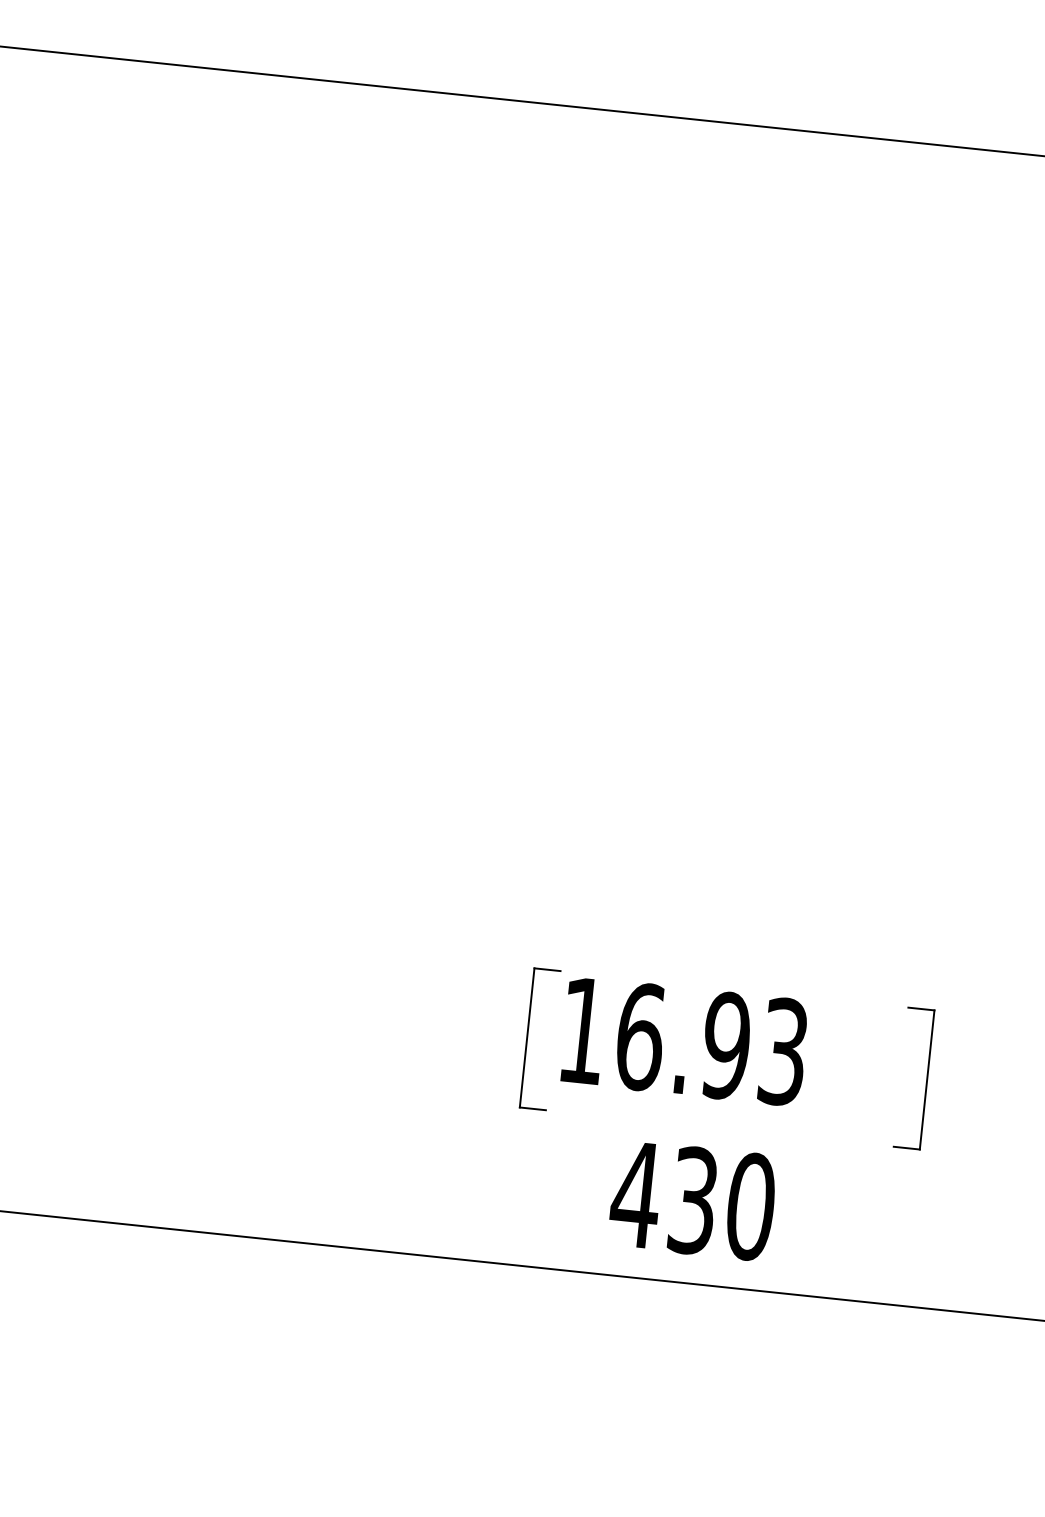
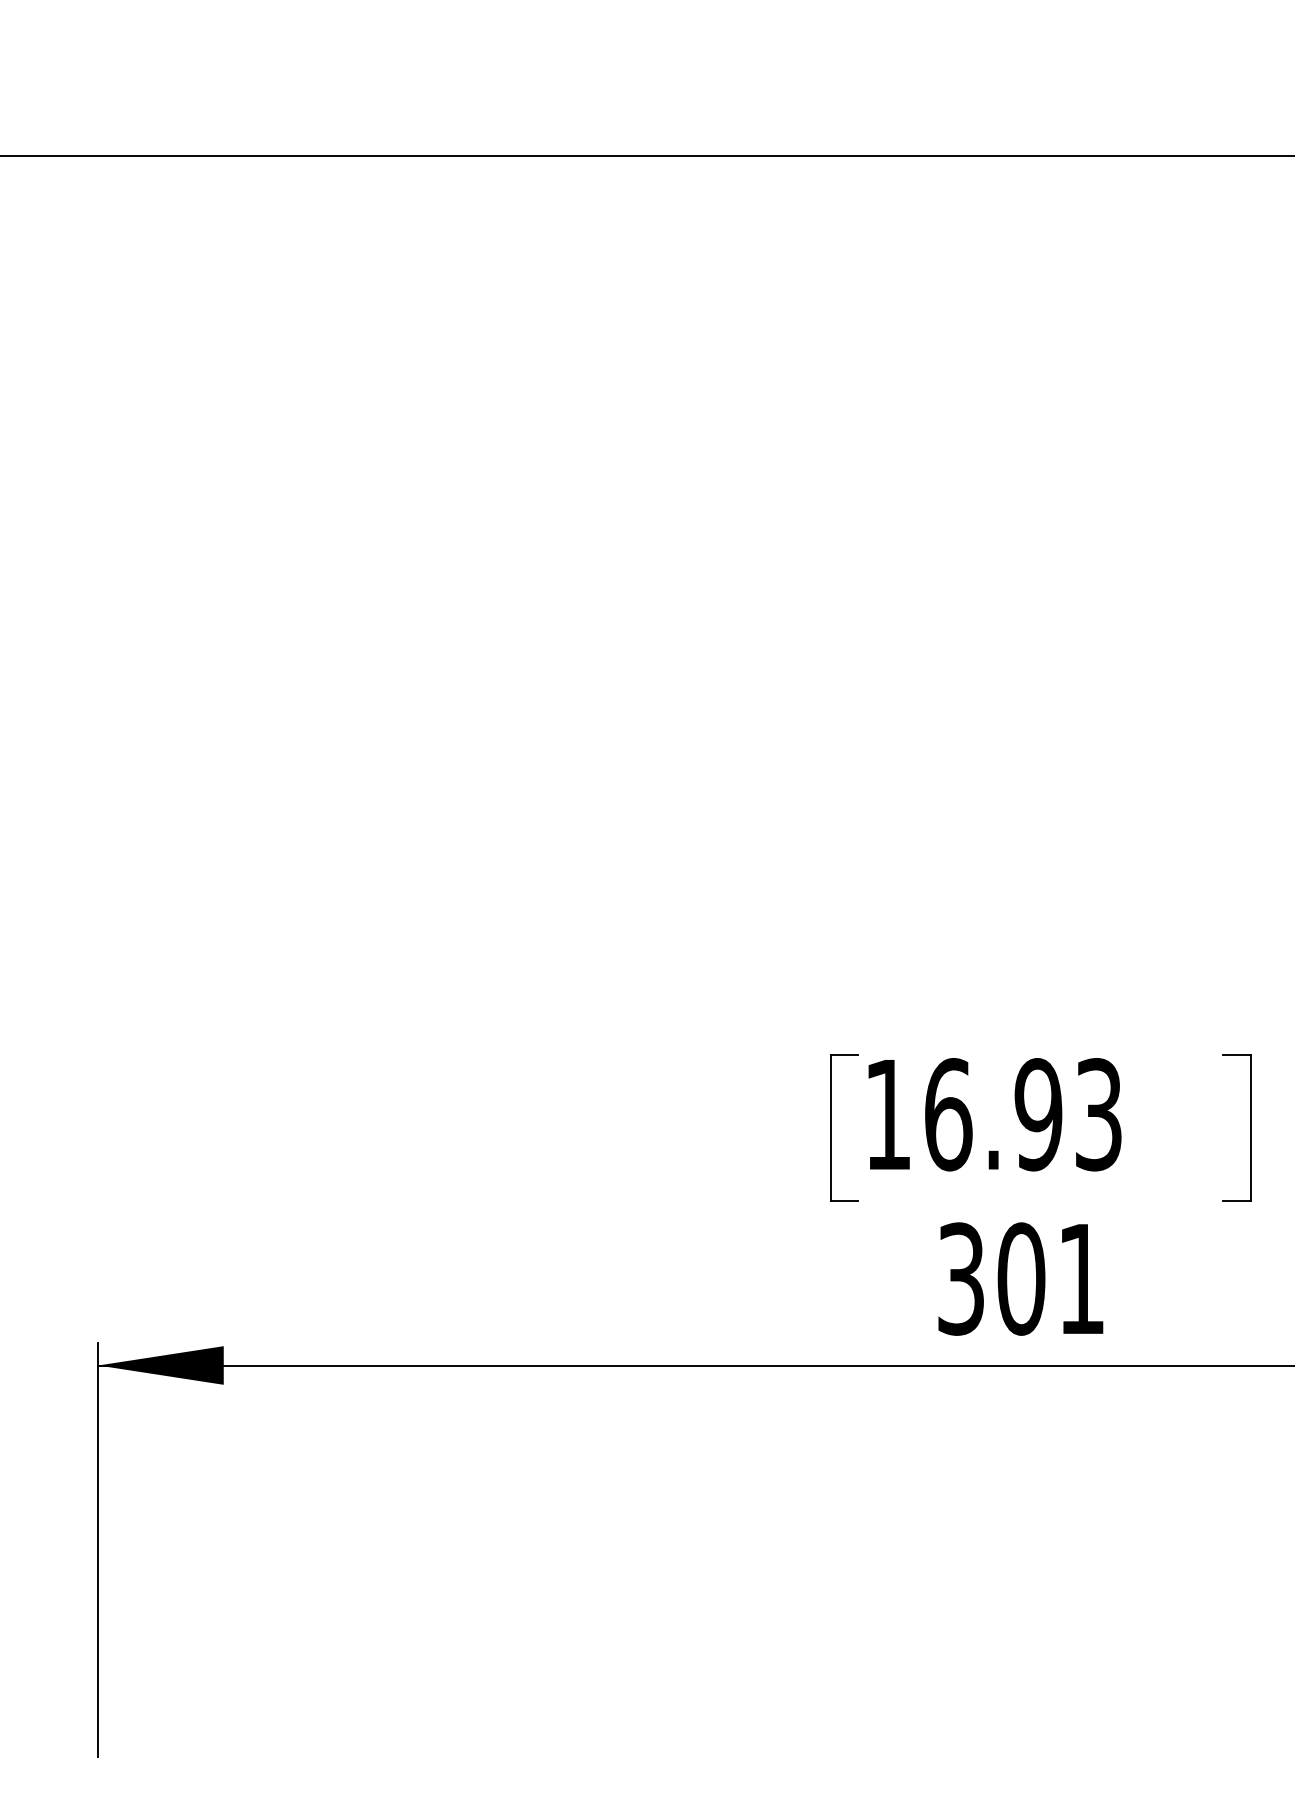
text: (692, 1200) -> (1020, 1278), 430 -> 301

